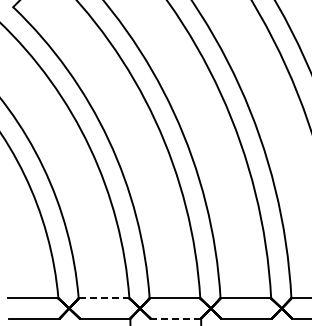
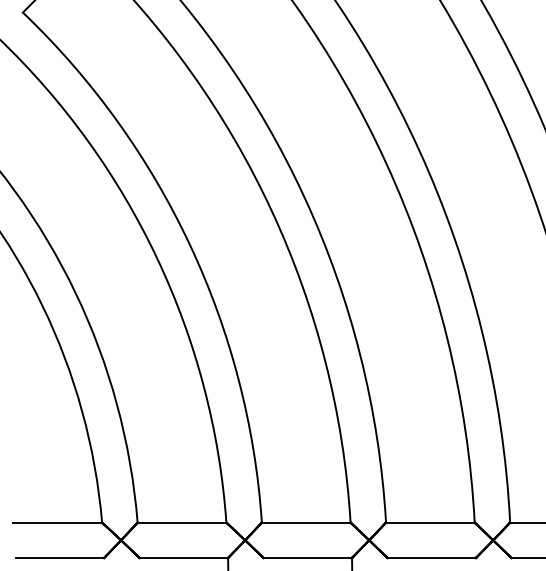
line: (104, 298) -> (182, 522), dashed -> solid
line: (175, 318) -> (307, 557), dashed -> solid

